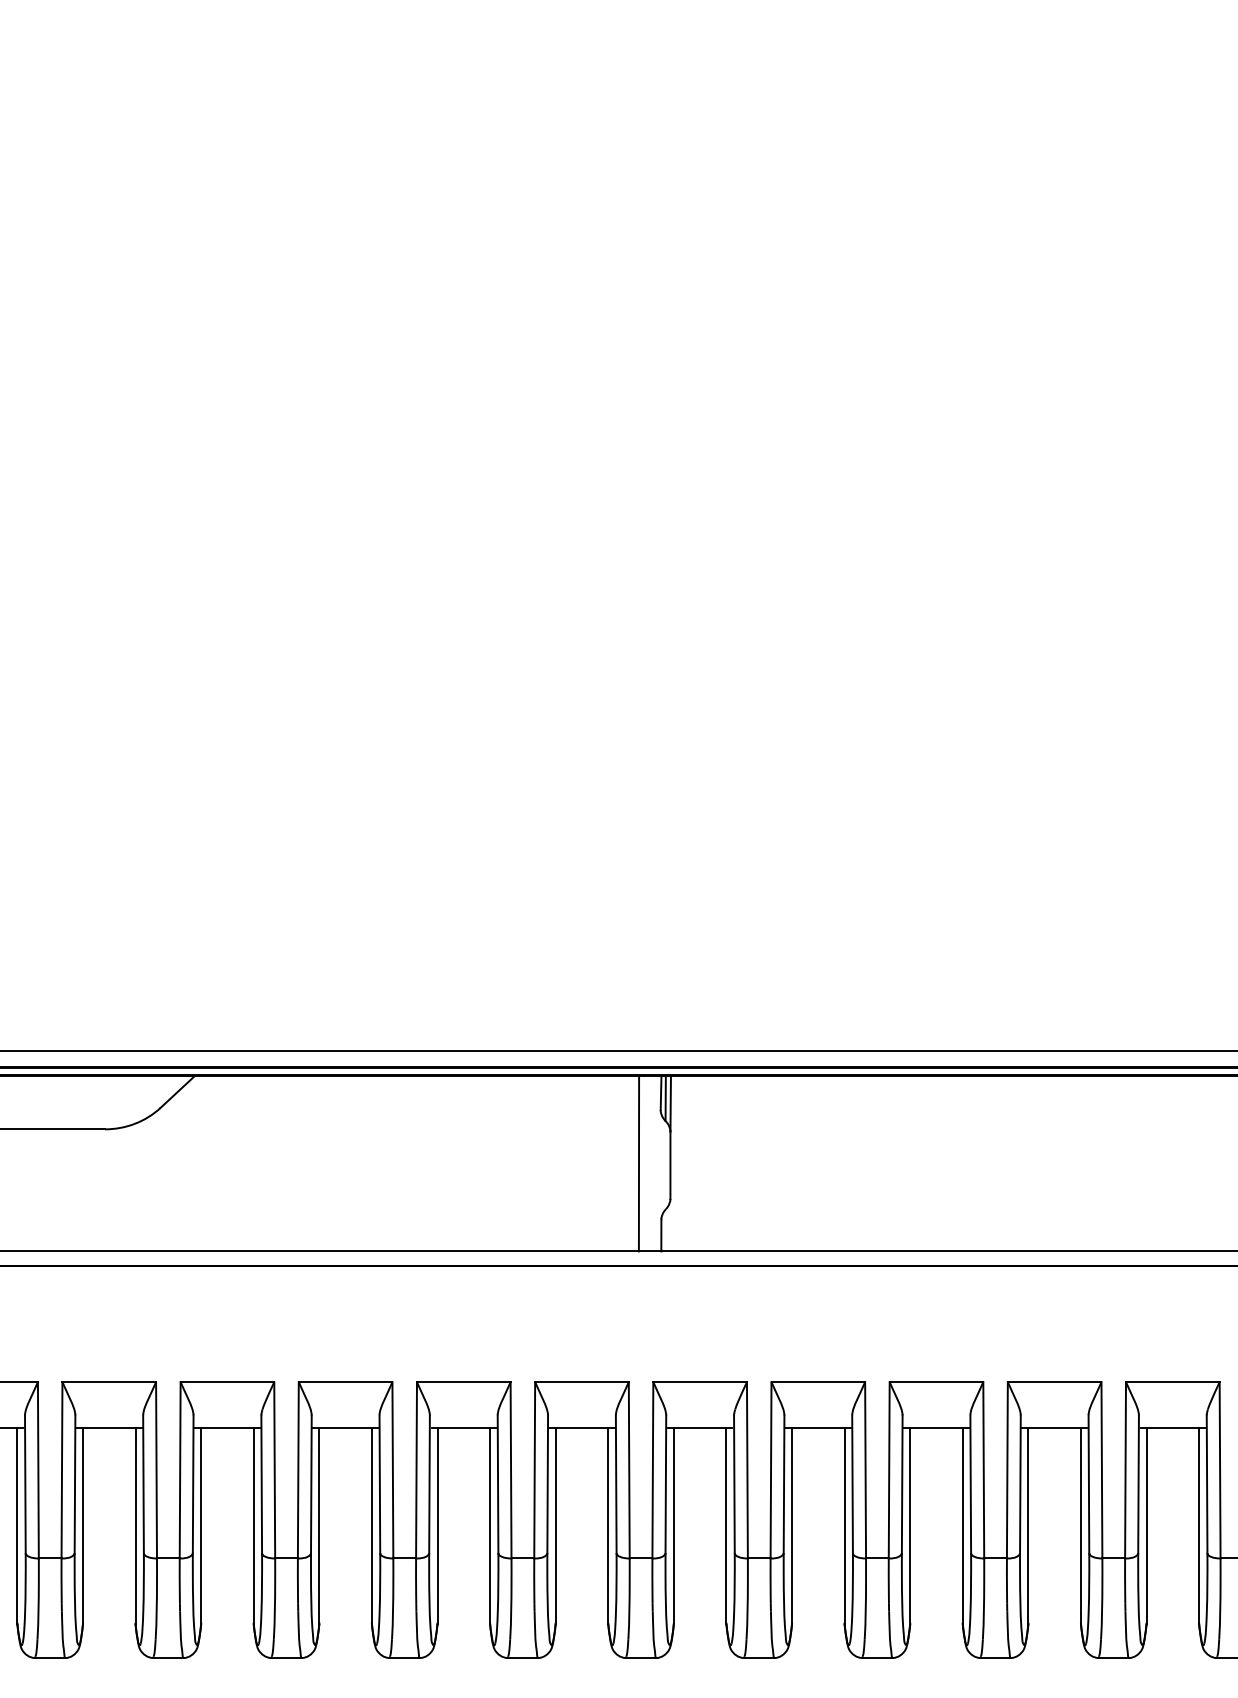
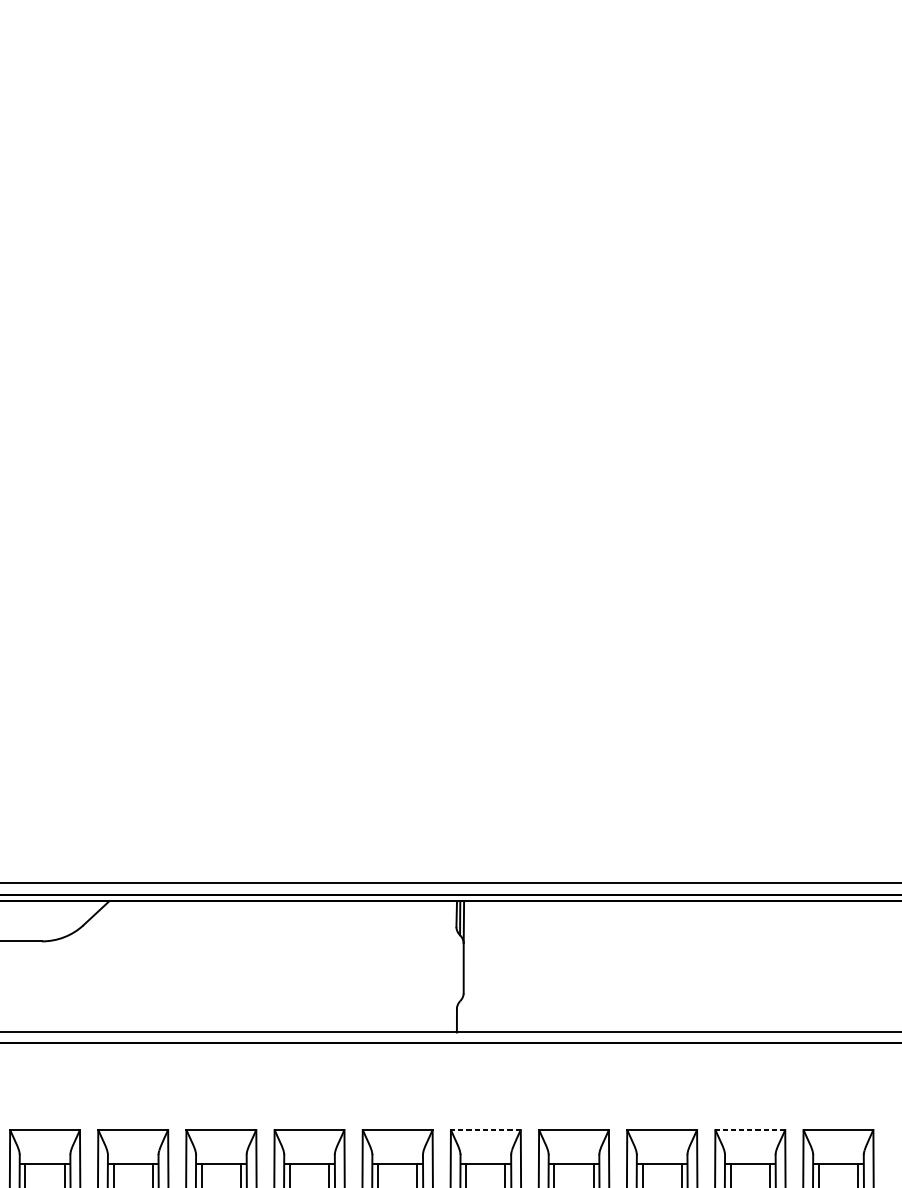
line: (638, 1163) -> (439, 966), removed
line: (700, 1382) -> (486, 1130), solid -> dashed
line: (1054, 1382) -> (750, 1130), solid -> dashed

